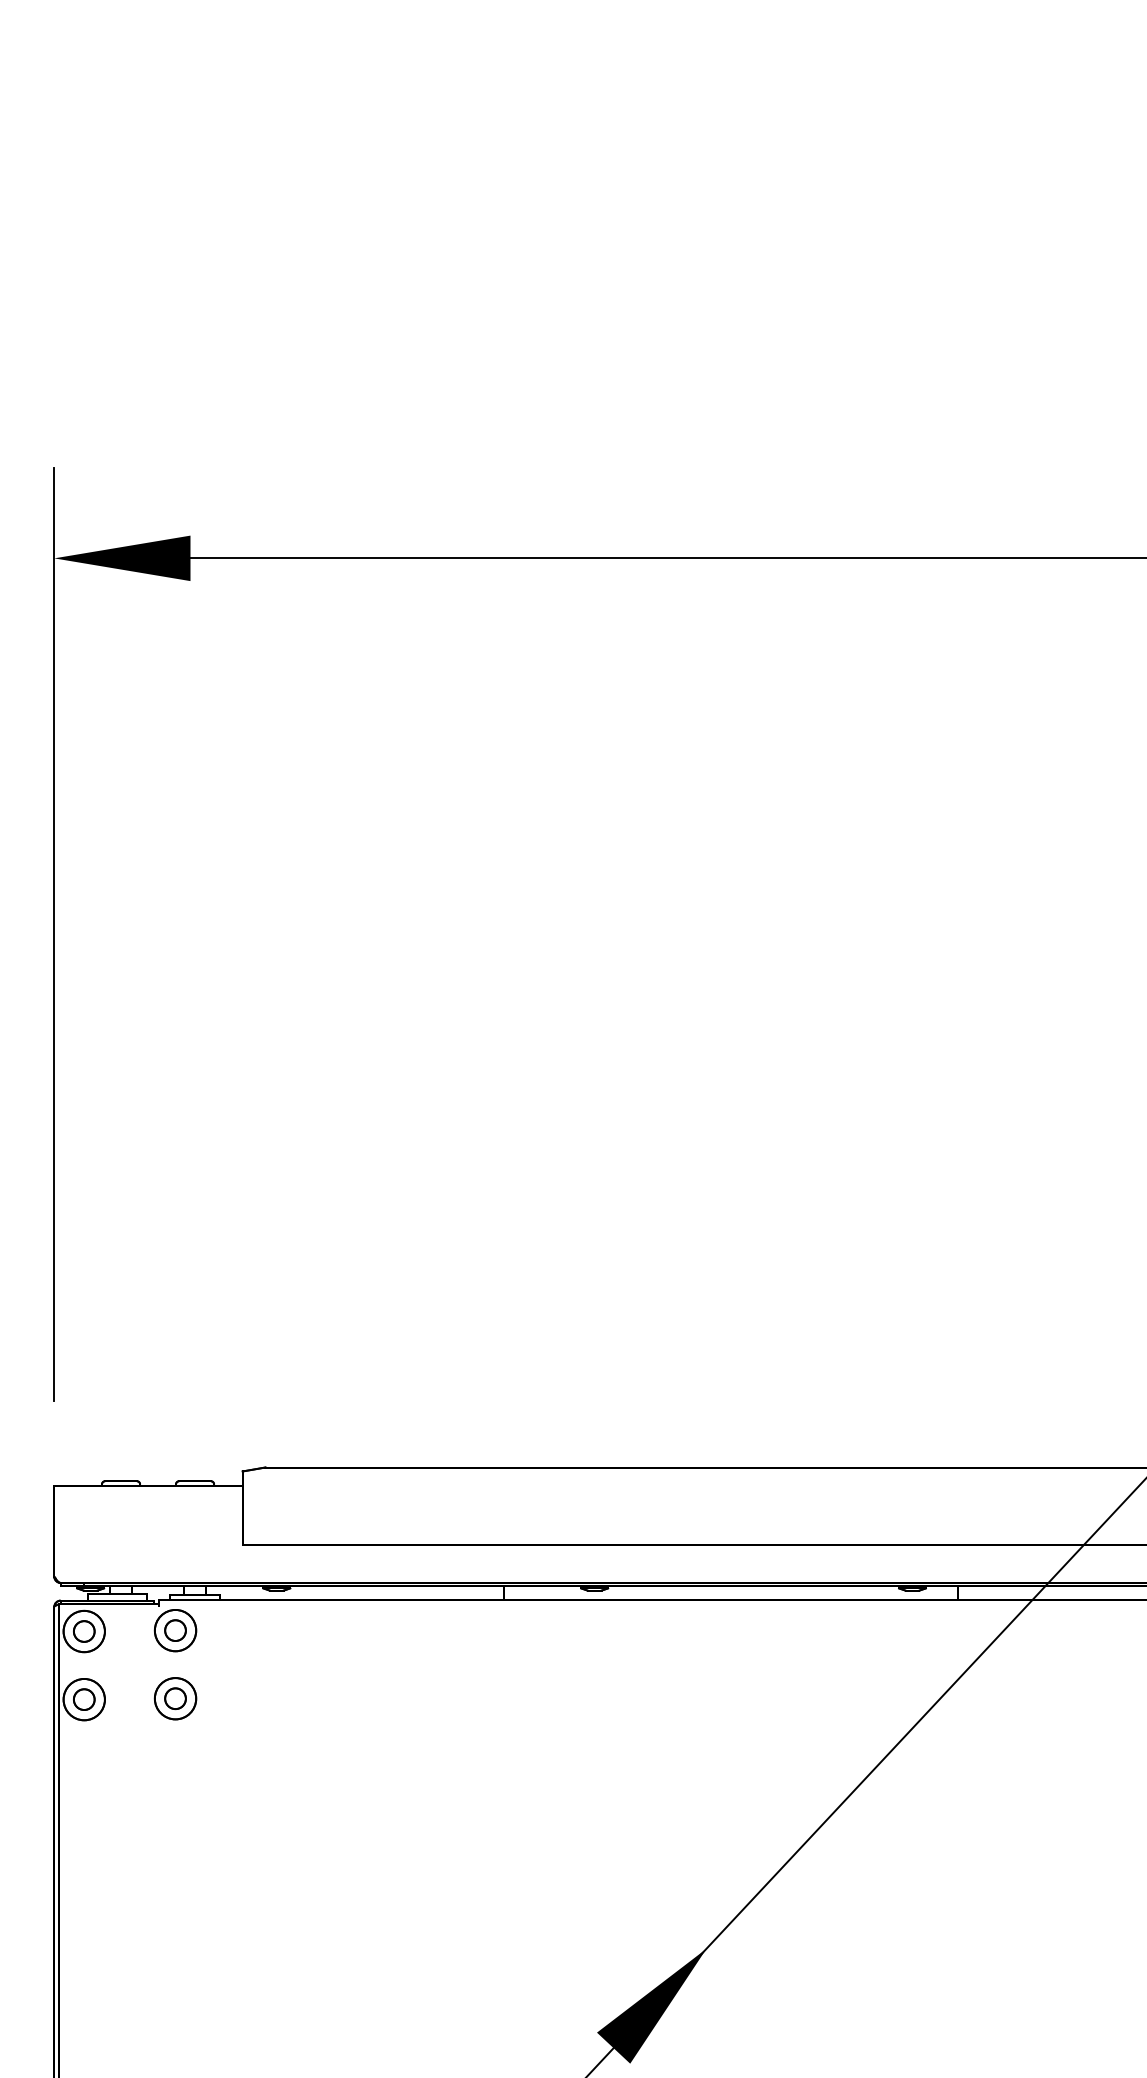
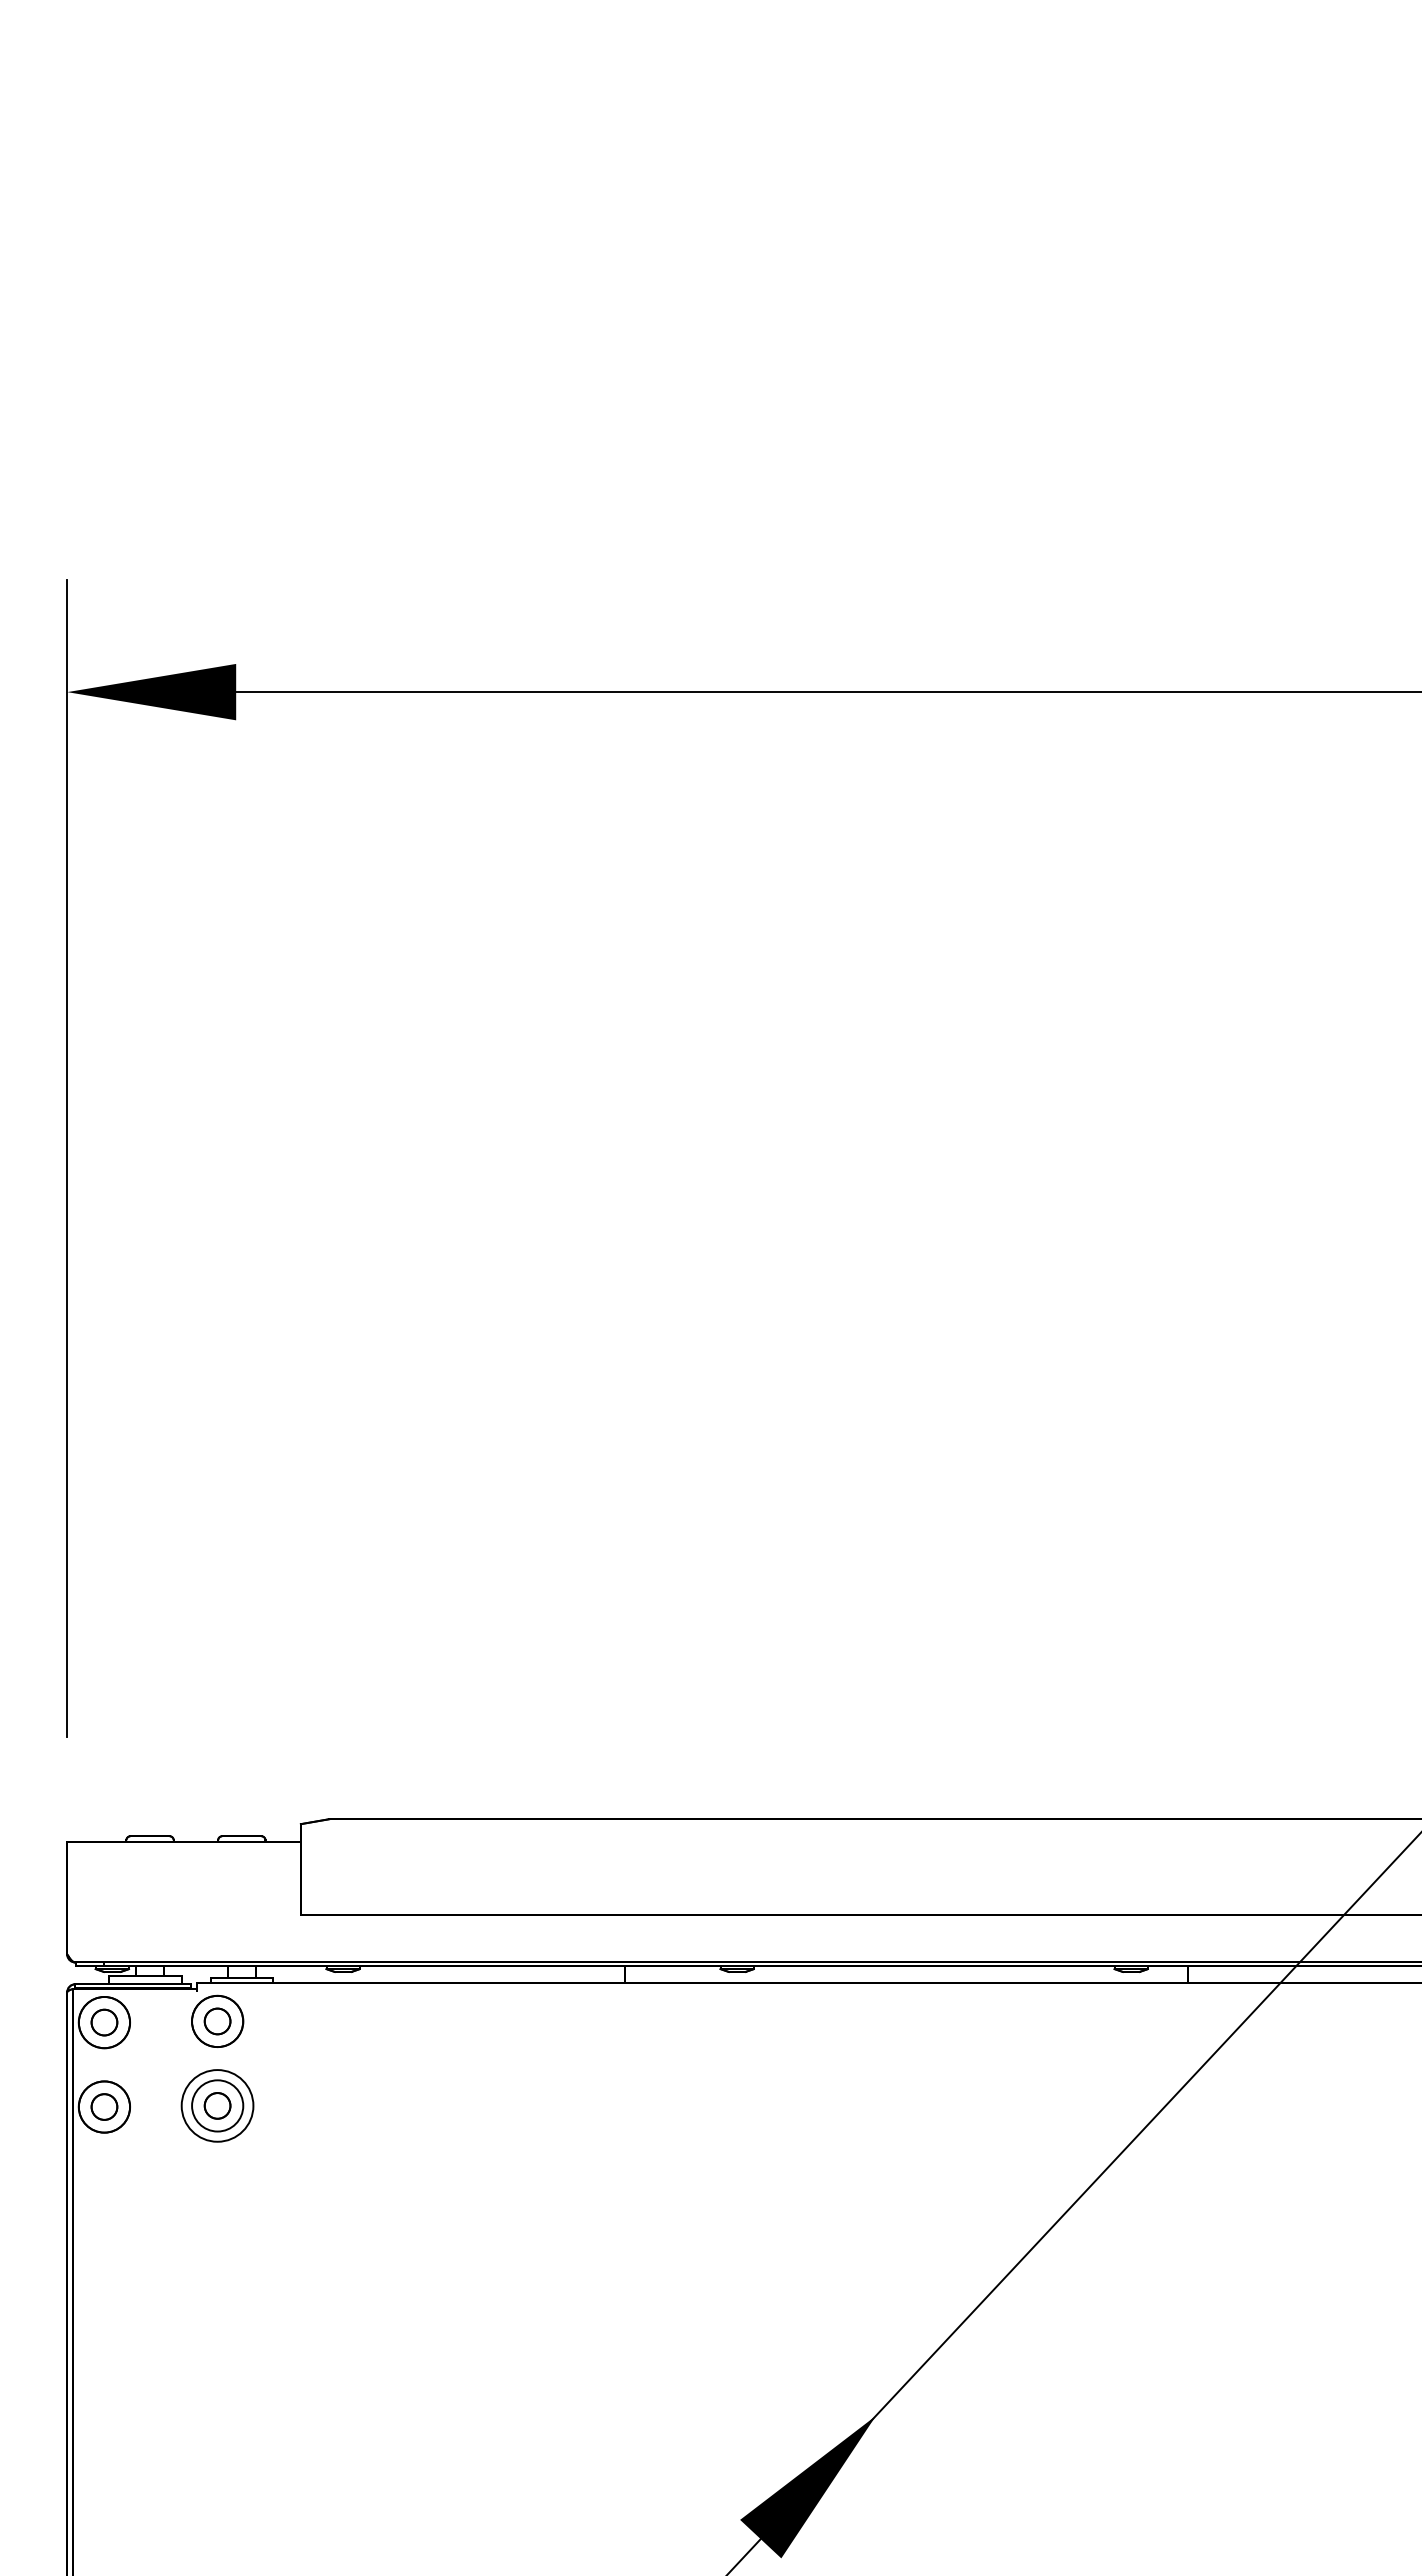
circle: (175, 1698) -> (217, 2105), size x1.4

